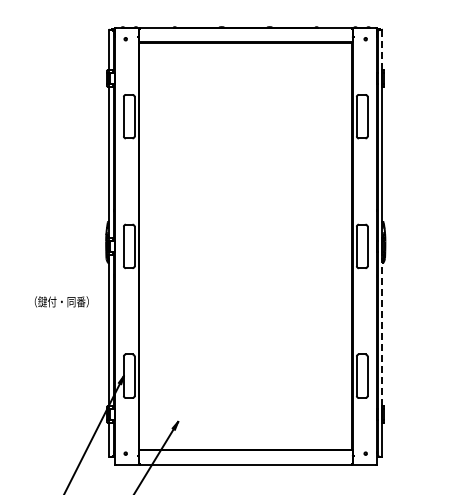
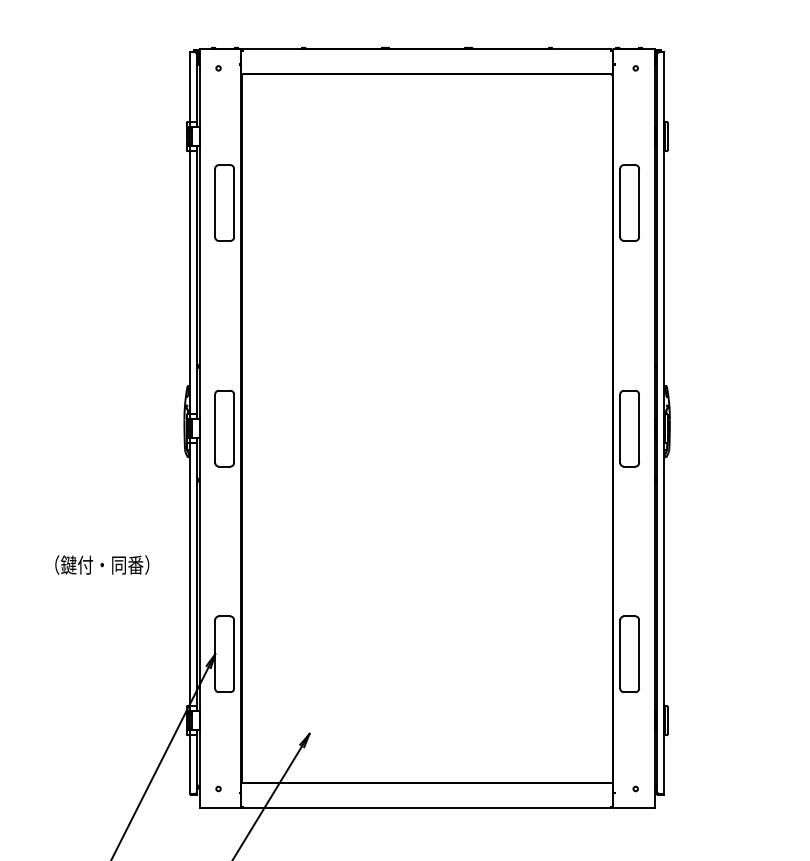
line: (382, 49) -> (664, 86), dashed -> solid
text: (61, 301) -> (101, 564), moved
line: (382, 330) -> (664, 574), dashed -> solid

